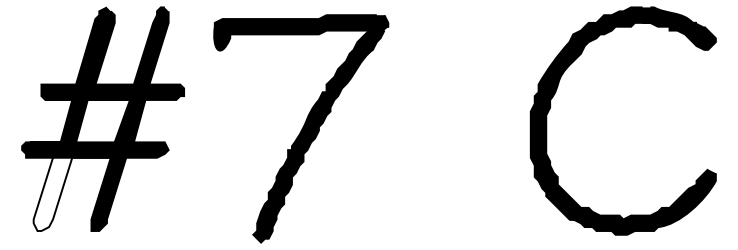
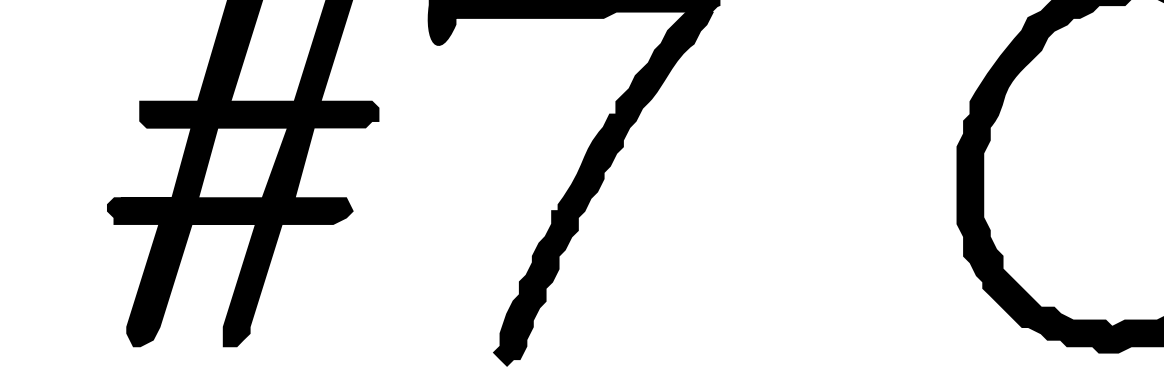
fill: (71, 194) -> (190, 285), added

